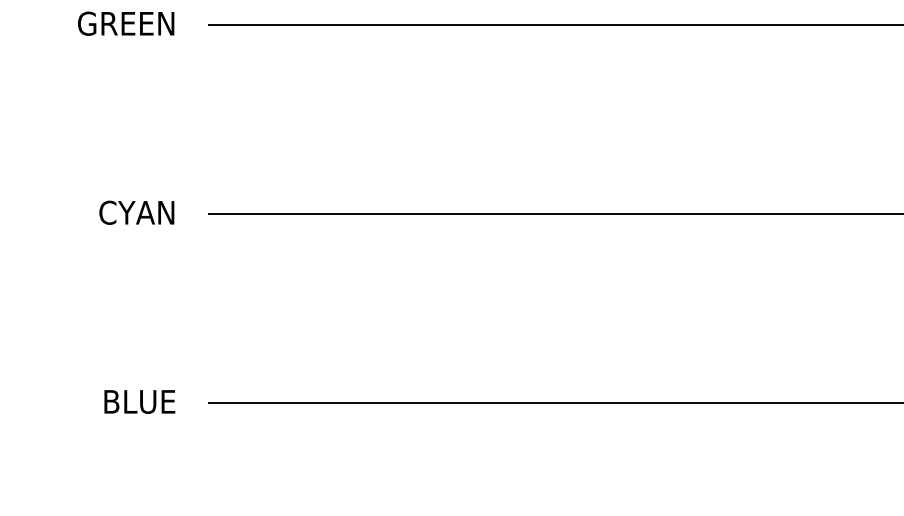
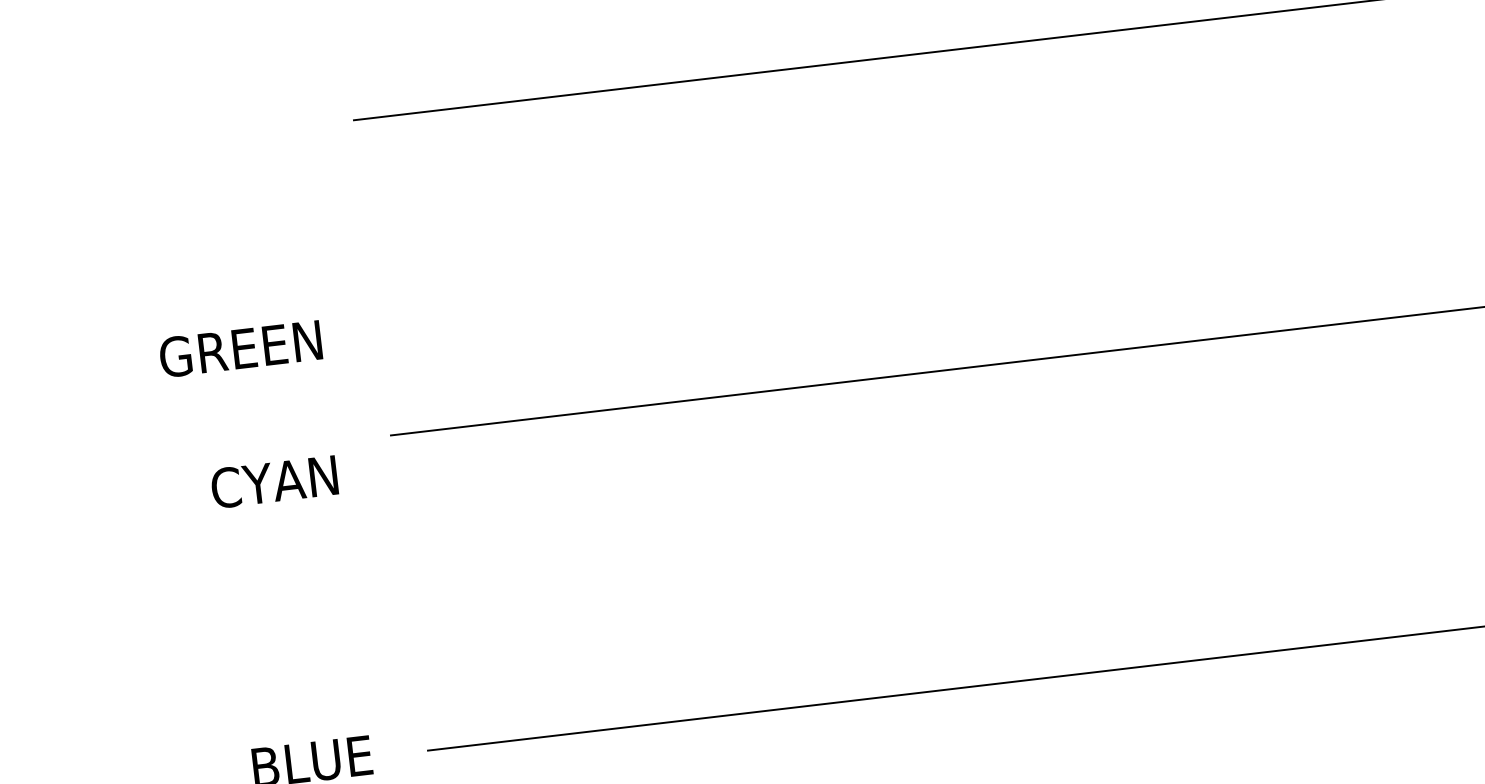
text: (126, 23) -> (241, 348), moved
text: (136, 212) -> (273, 481), moved

